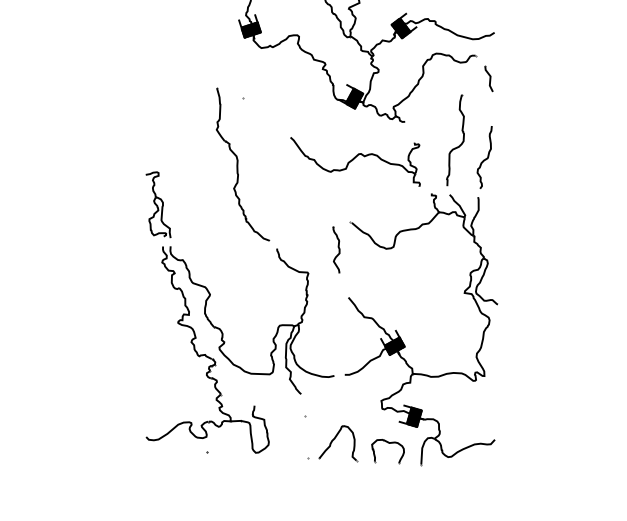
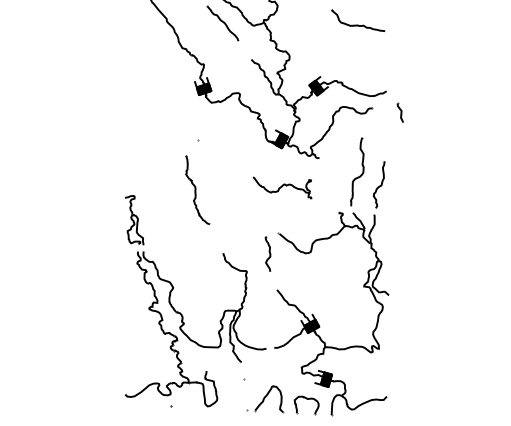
part: (487, 78) -> (399, 112), moved
part: (355, 161) -> (282, 187), size x0.6
part: (242, 163) -> (197, 189), size x0.6

